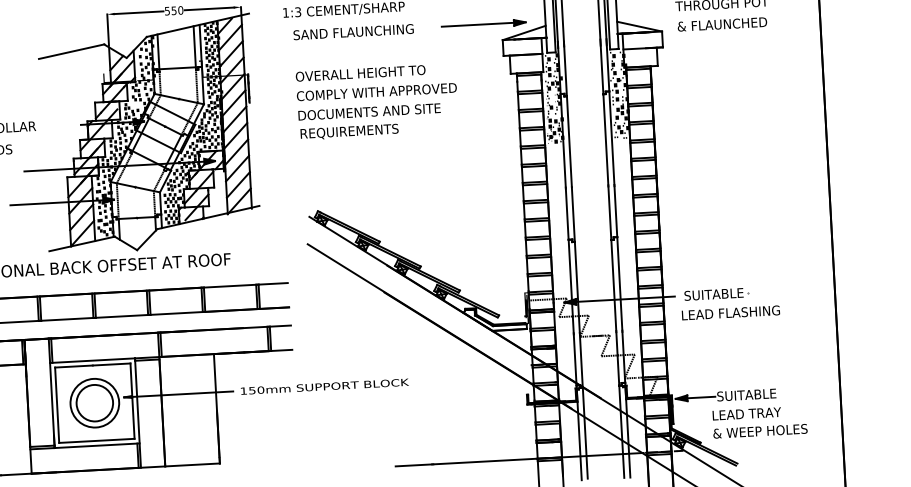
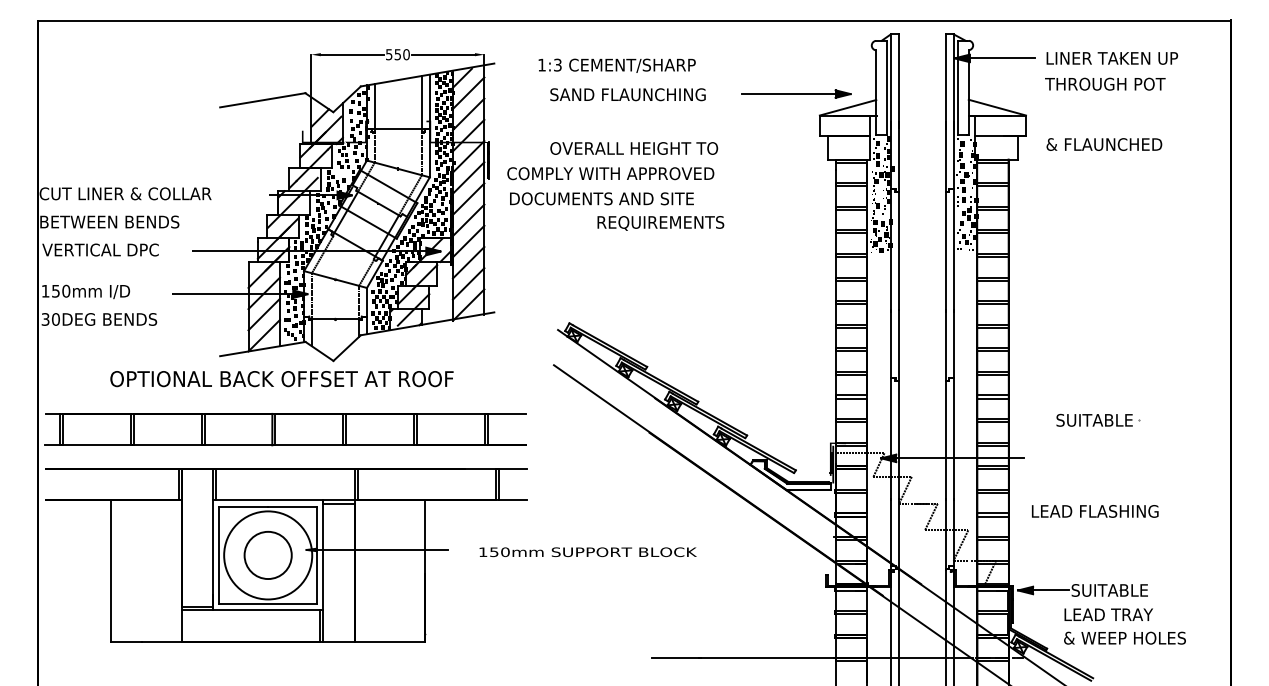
text: (722, 24) -> (1104, 144), moved
text: (376, 91) -> (610, 173), moved
text: (369, 111) -> (601, 198), moved
text: (349, 132) -> (660, 223), moved
part: (716, 293) -> (1098, 419), moved
text: (731, 312) -> (1095, 511), moved
text: (324, 386) -> (587, 552), moved
circle: (94, 402) -> (267, 554), size x1.4

